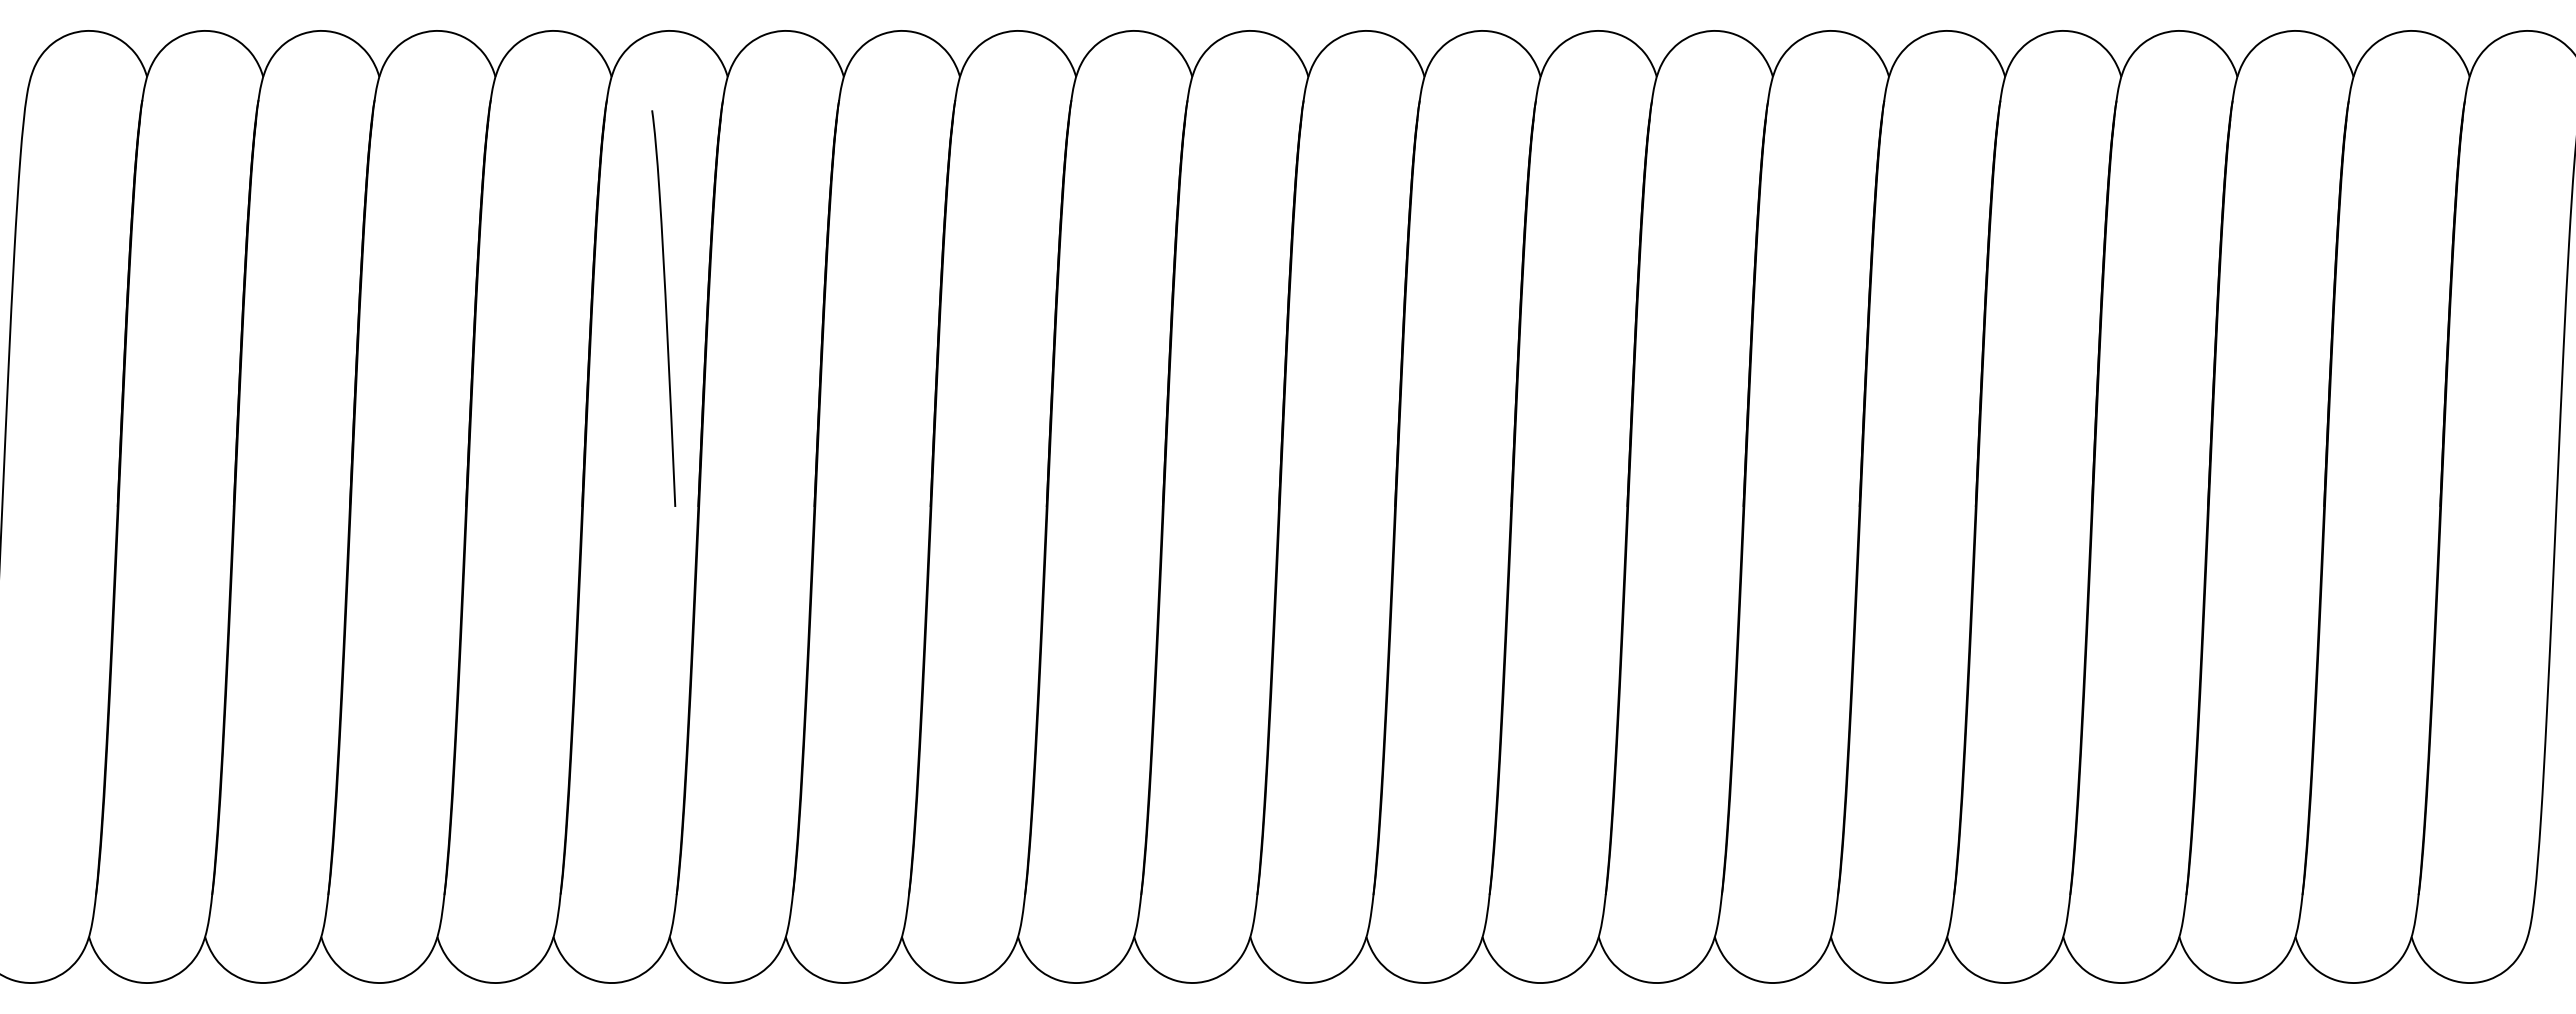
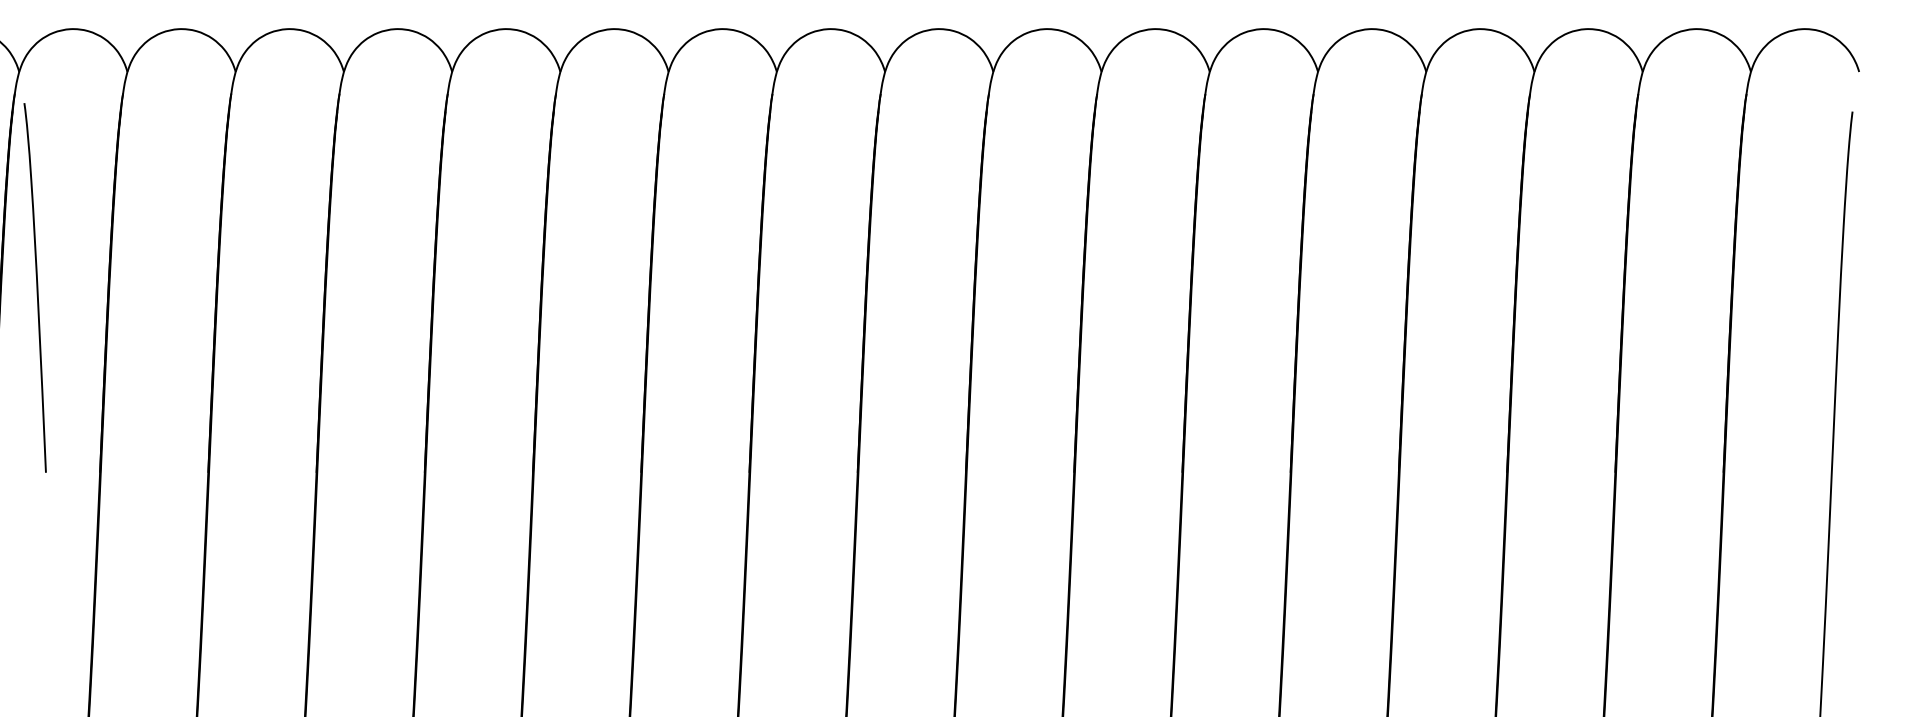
curve: (665, 308) -> (36, 287), moved

